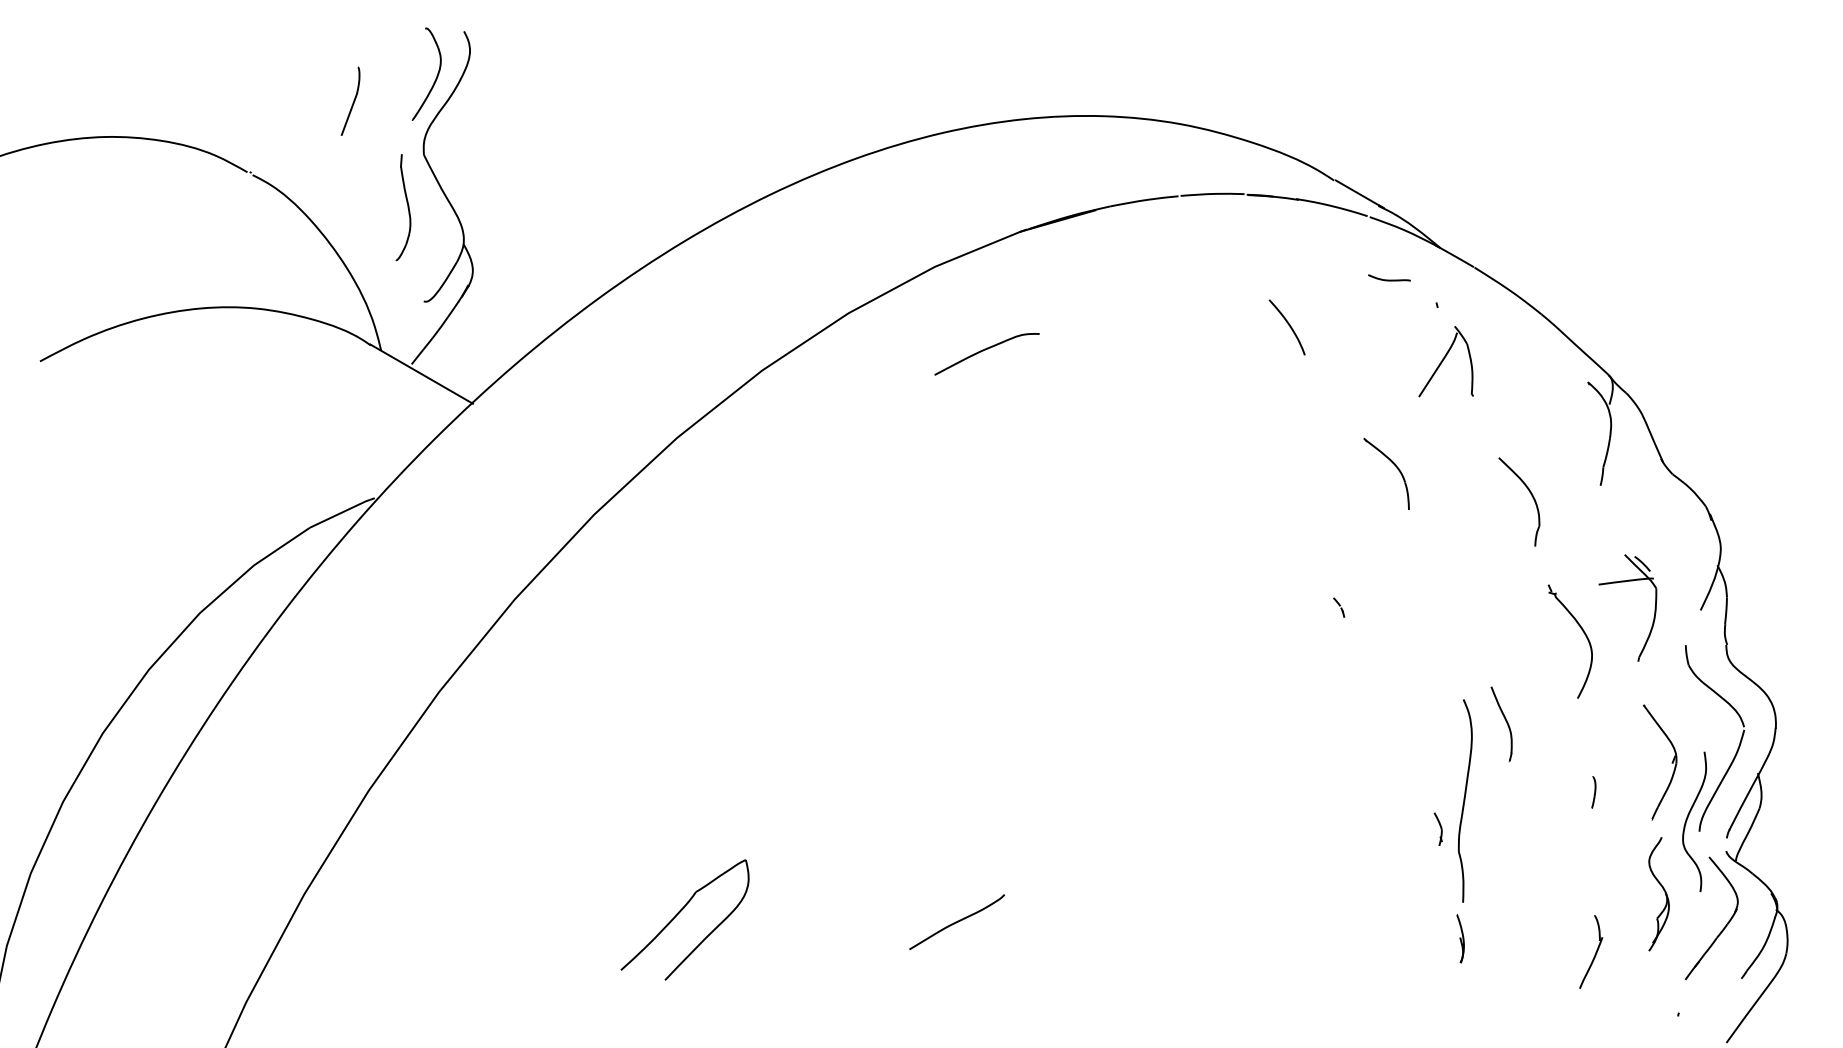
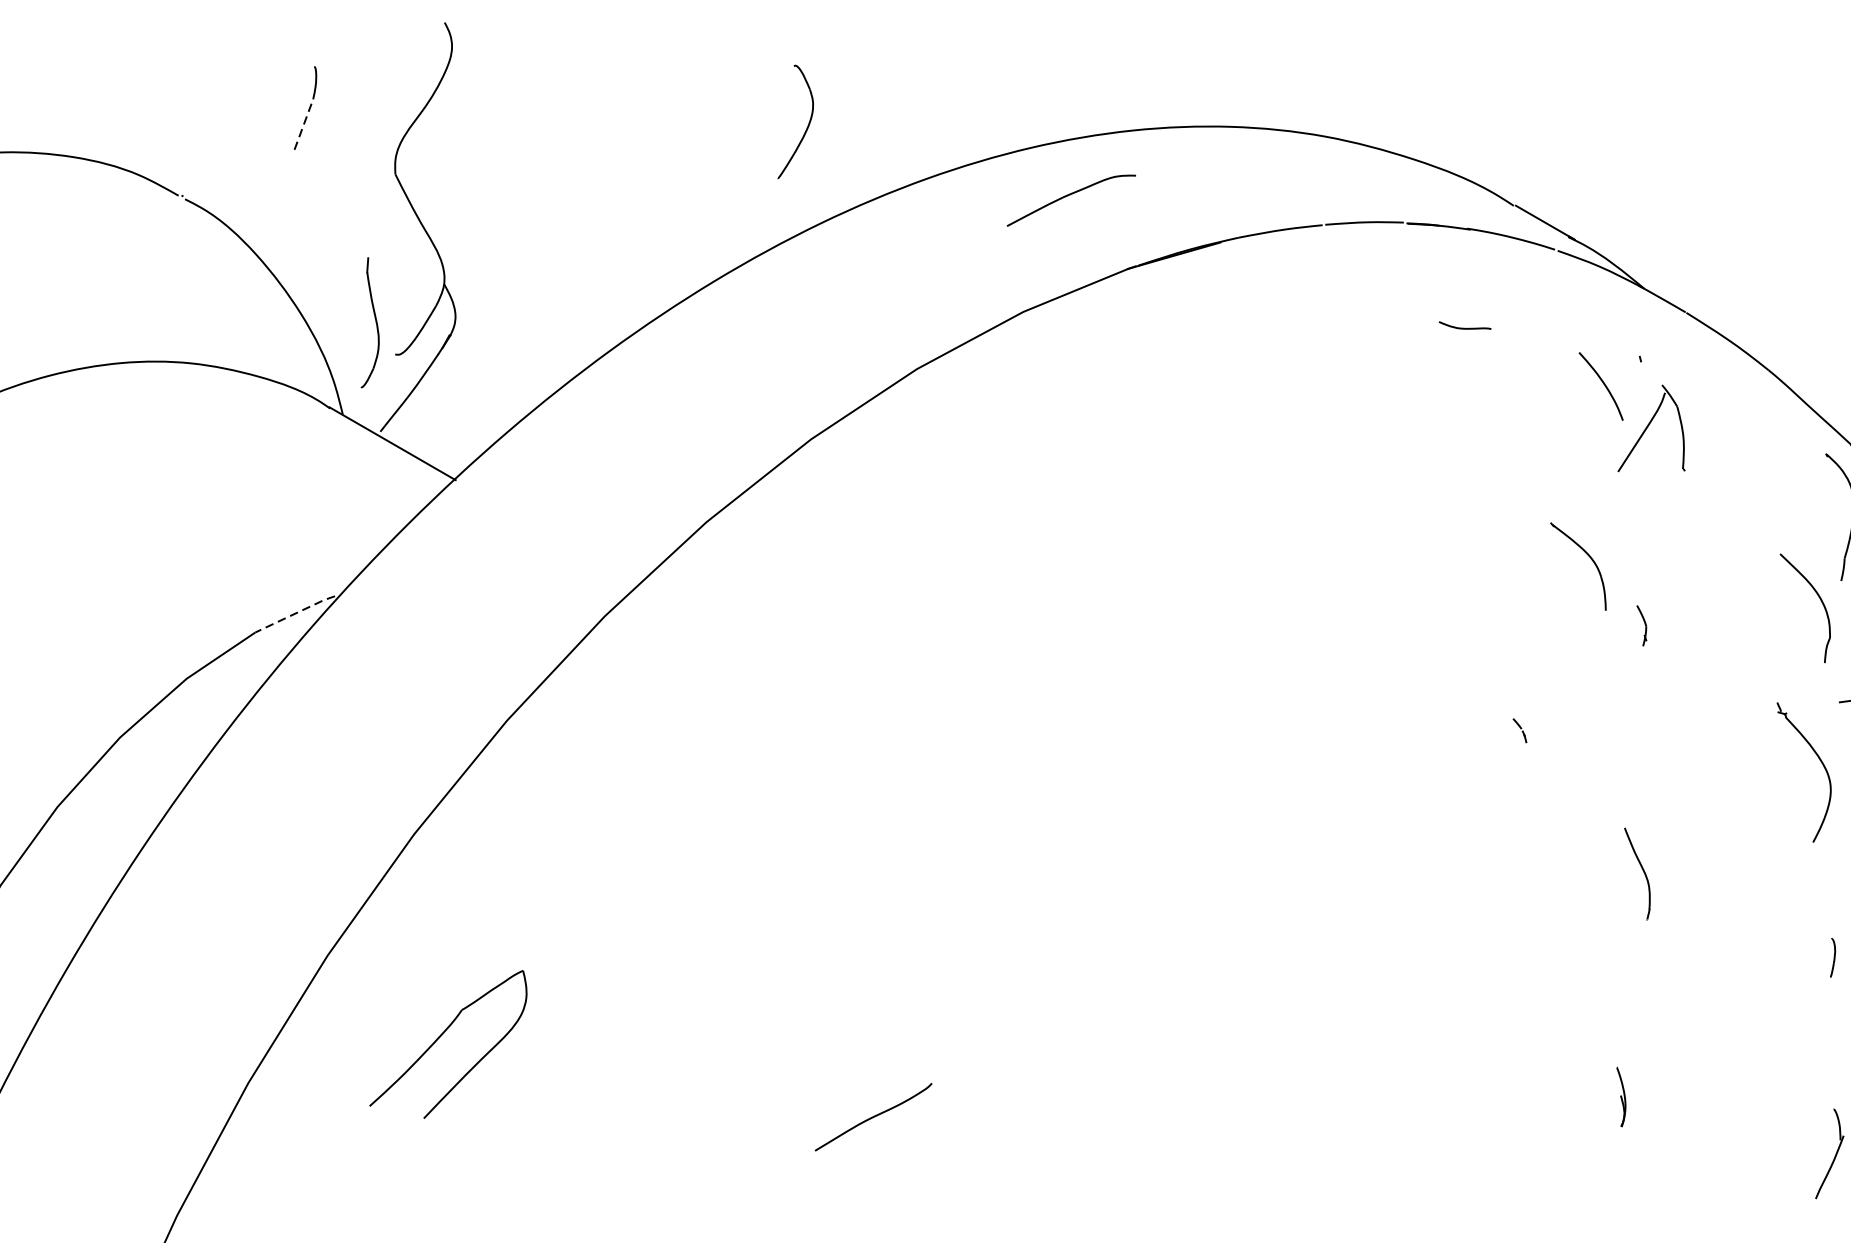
part: (436, 75) -> (807, 123), moved
line: (349, 114) -> (303, 124), solid -> dashed
part: (403, 207) -> (370, 322), moved
curve: (1389, 279) -> (1465, 327), moved
curve: (1288, 325) -> (1602, 384), moved
curve: (985, 350) -> (1069, 196), moved
part: (1531, 496) -> (1820, 601), moved
line: (342, 512) -> (295, 613), solid -> dashed
part: (1501, 724) -> (1637, 874), moved
part: (1464, 800) -> (1674, 967), removed
part: (1437, 828) -> (1640, 624), moved
part: (679, 913) -> (441, 1036), moved
curve: (956, 921) -> (872, 1116), moved
part: (1460, 938) -> (1621, 1096), moved

